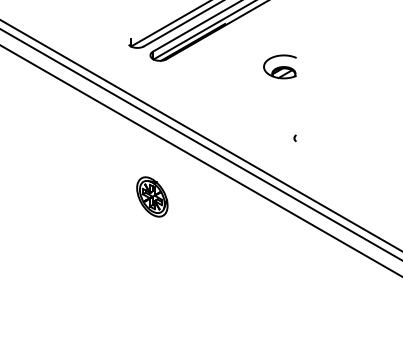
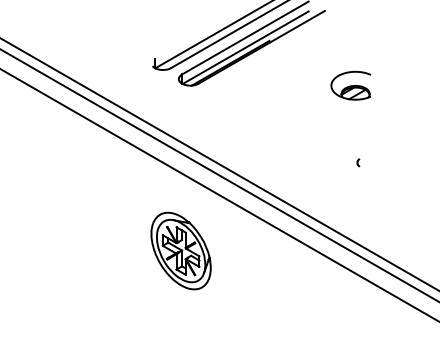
part: (279, 66) -> (350, 85), moved
curve: (294, 138) -> (357, 163), moved
part: (152, 196) -> (181, 250), size x1.6

